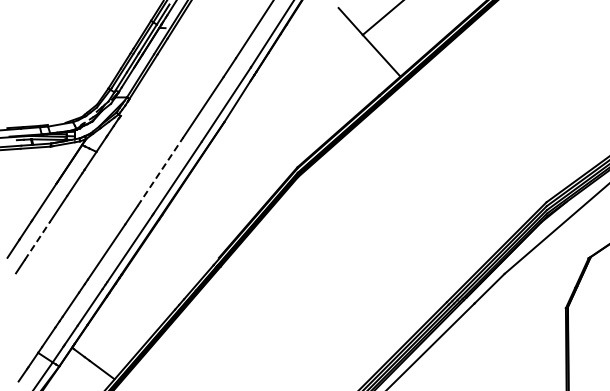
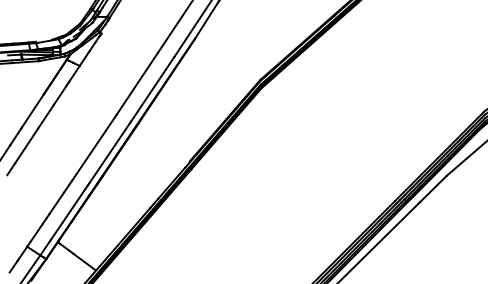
line: (160, 171) -> (137, 83), dashed -> solid
line: (37, 240) -> (26, 145), dashed -> solid

